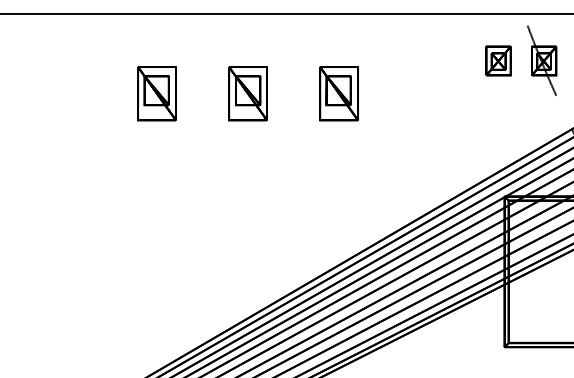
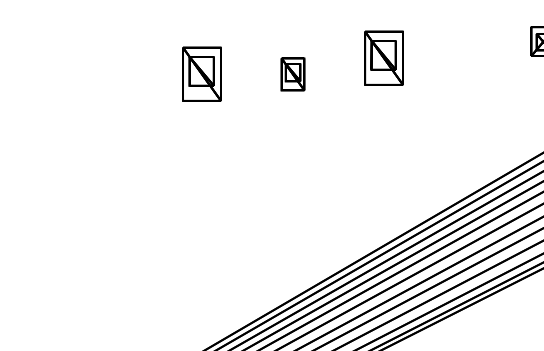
part: (247, 93) -> (292, 74), size x0.6
part: (338, 93) -> (383, 58), moved

